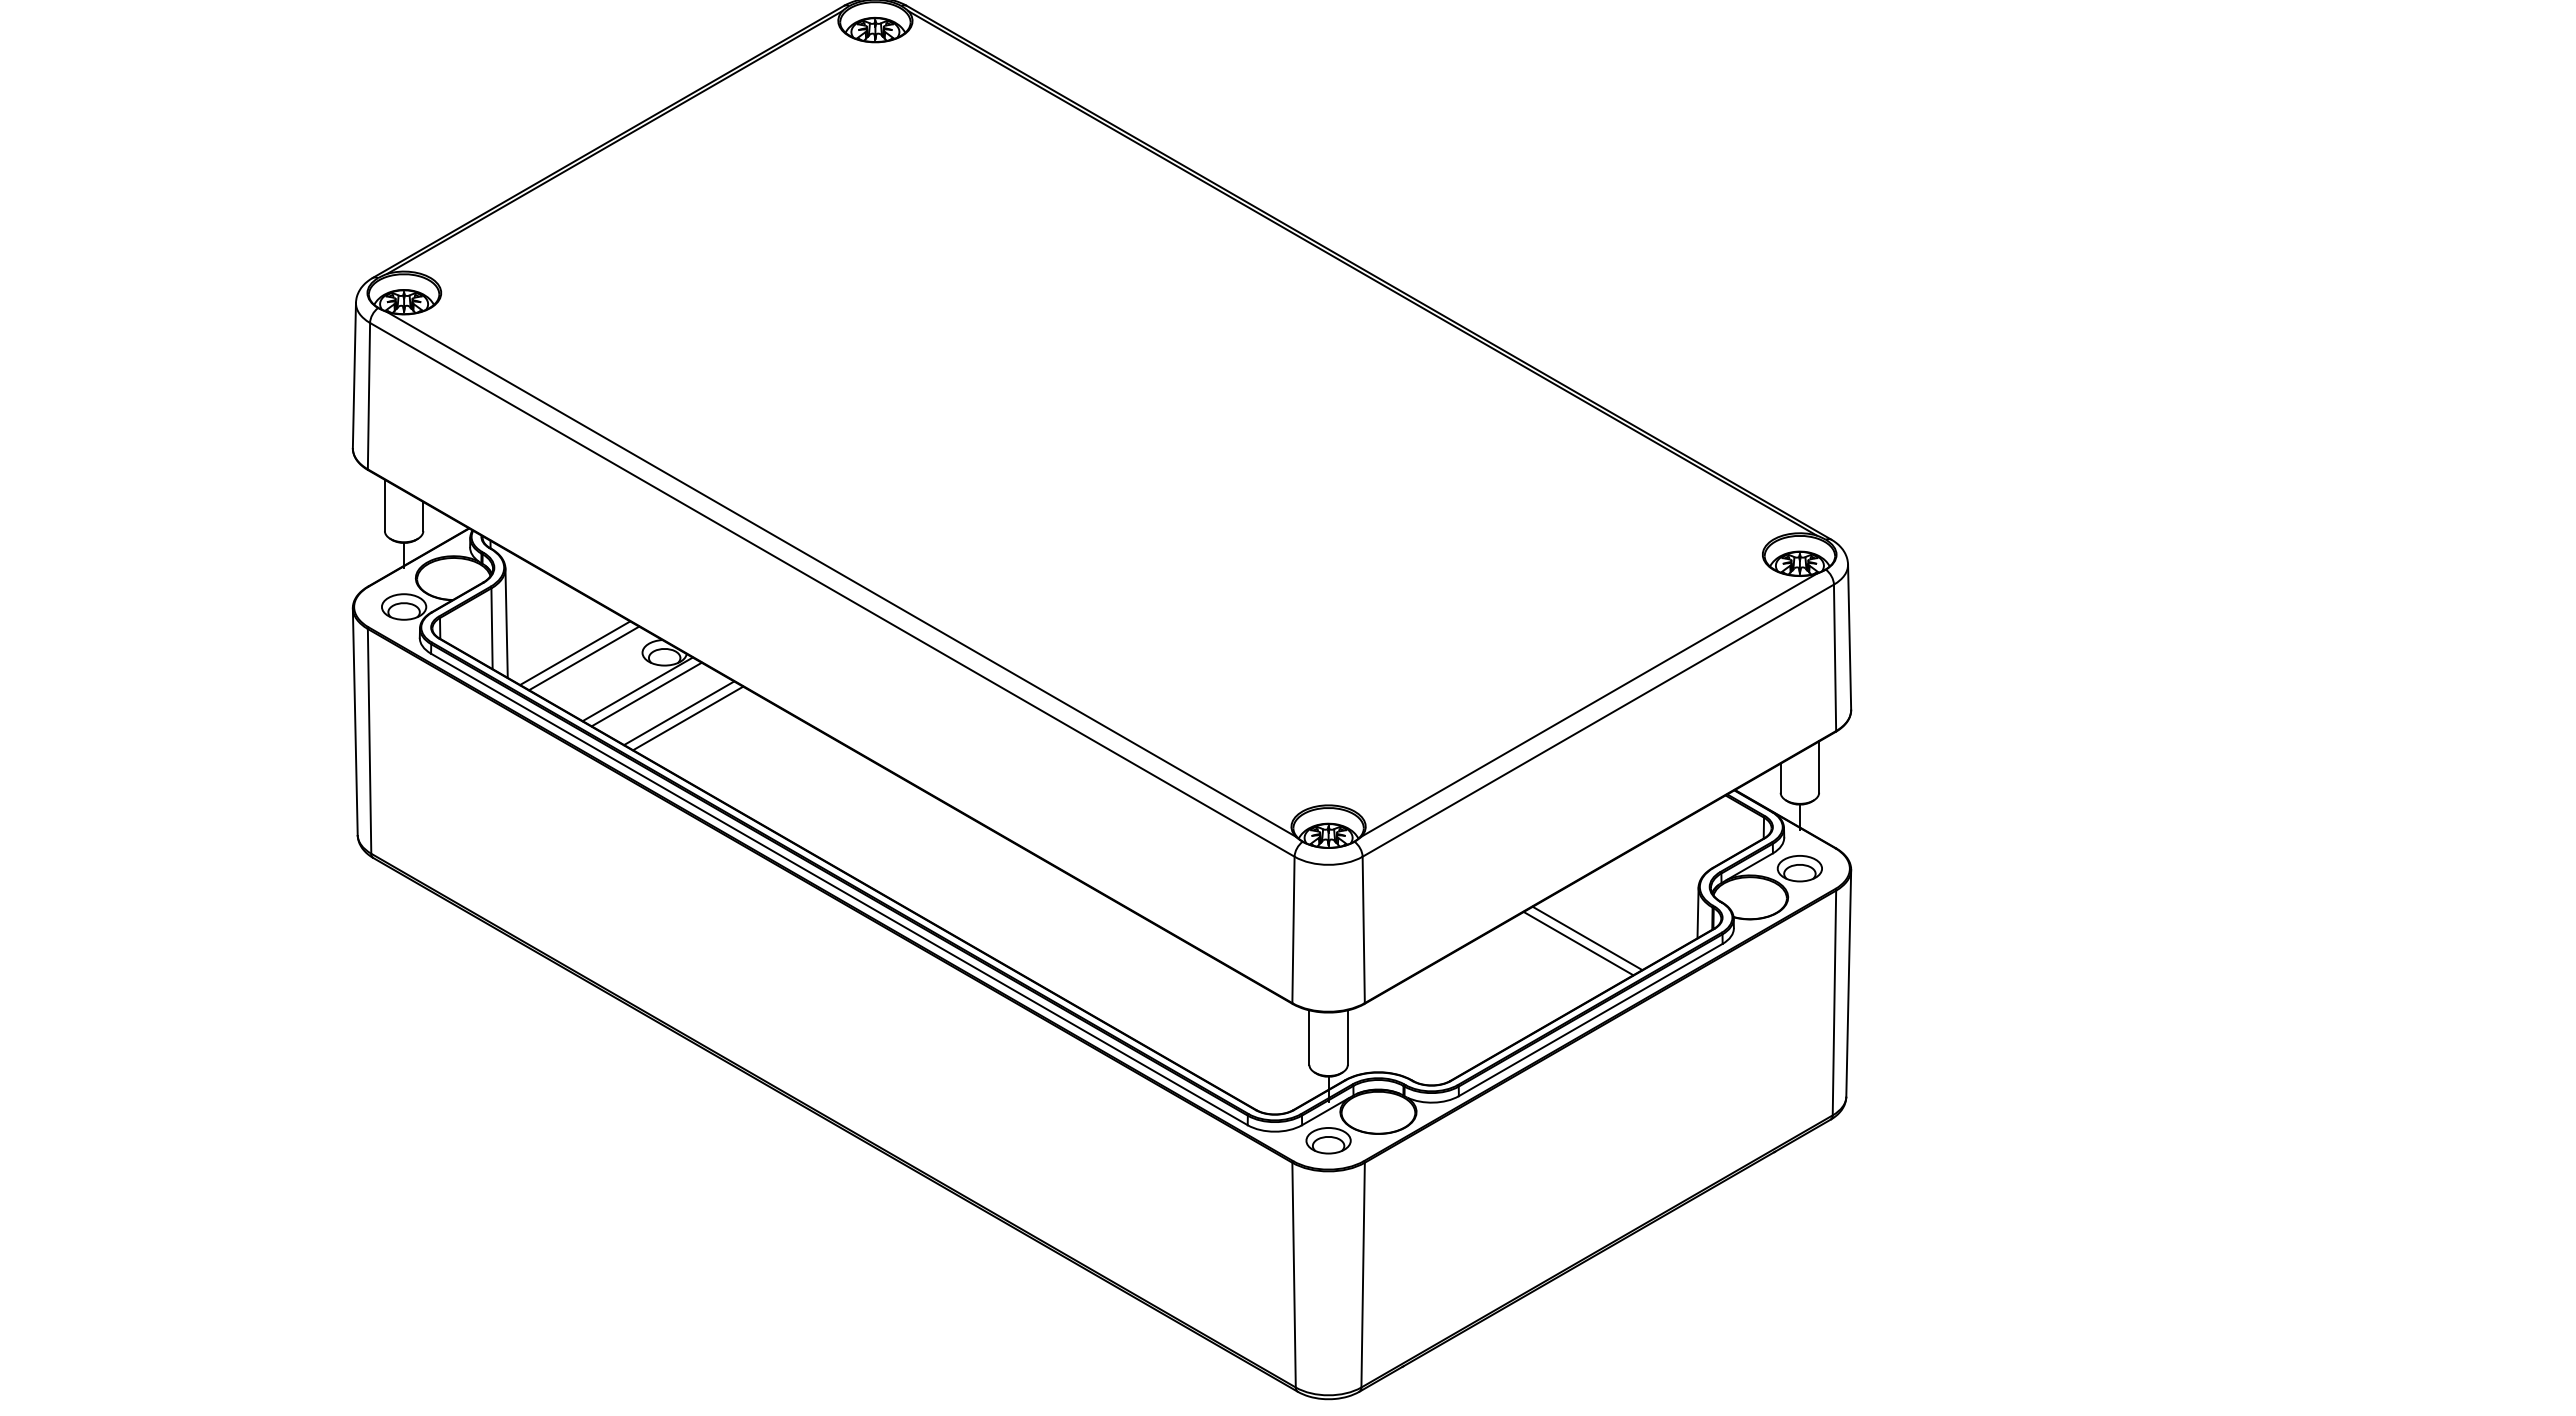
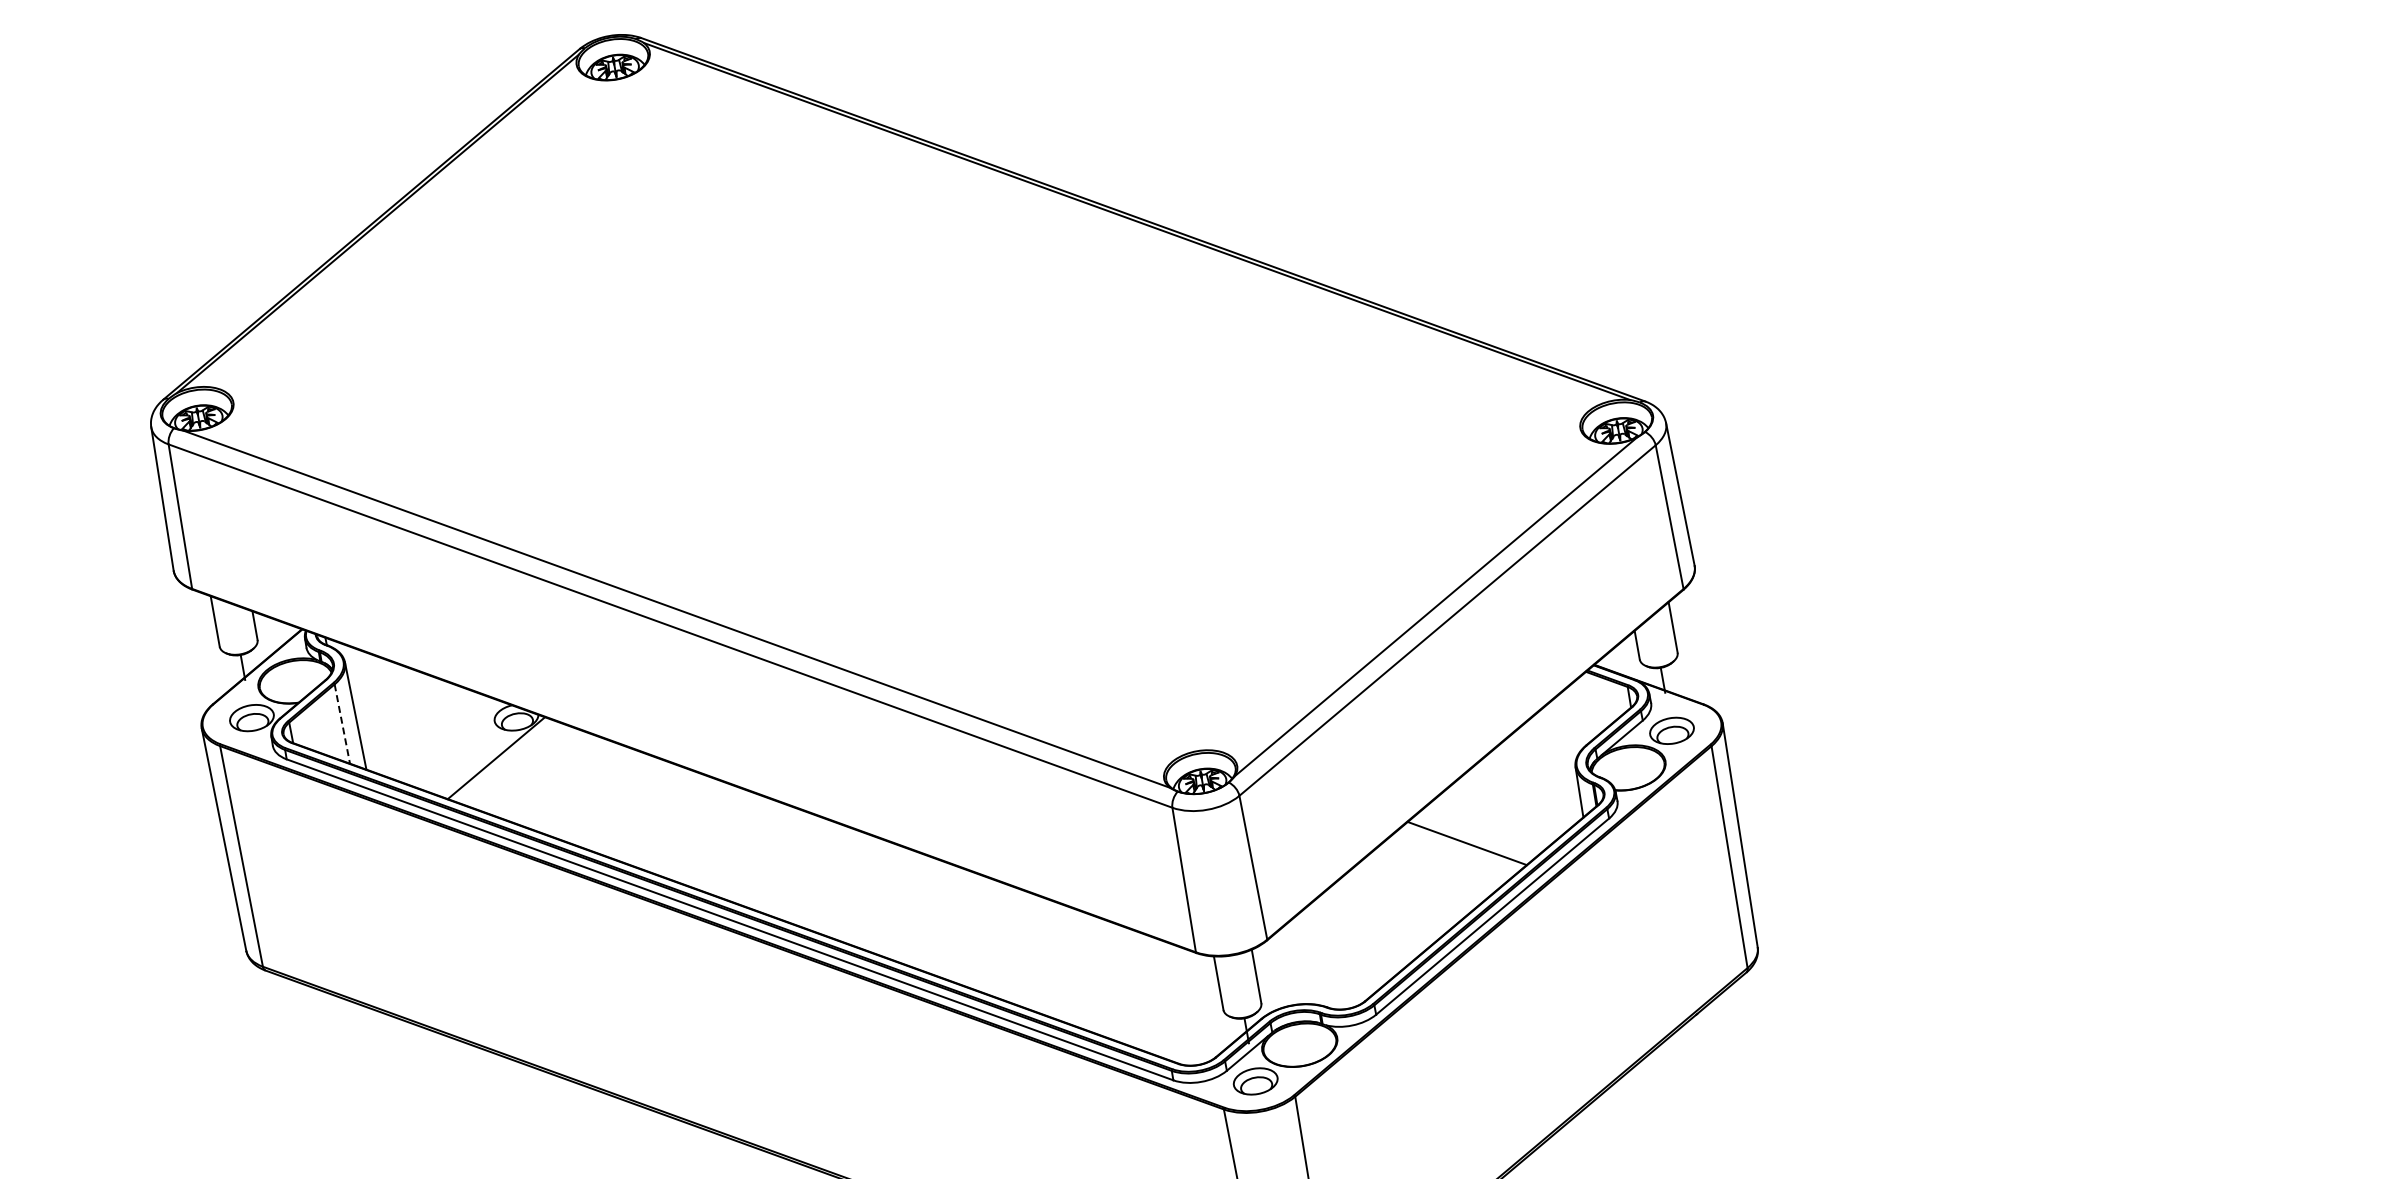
line: (492, 629) -> (342, 724), solid -> dashed
line: (575, 653) -> (428, 733), removed
line: (584, 658) -> (438, 737), removed
line: (646, 694) -> (505, 761), removed
line: (679, 713) -> (541, 774), removed
line: (688, 718) -> (551, 777), removed
line: (1587, 938) -> (1475, 836), removed

